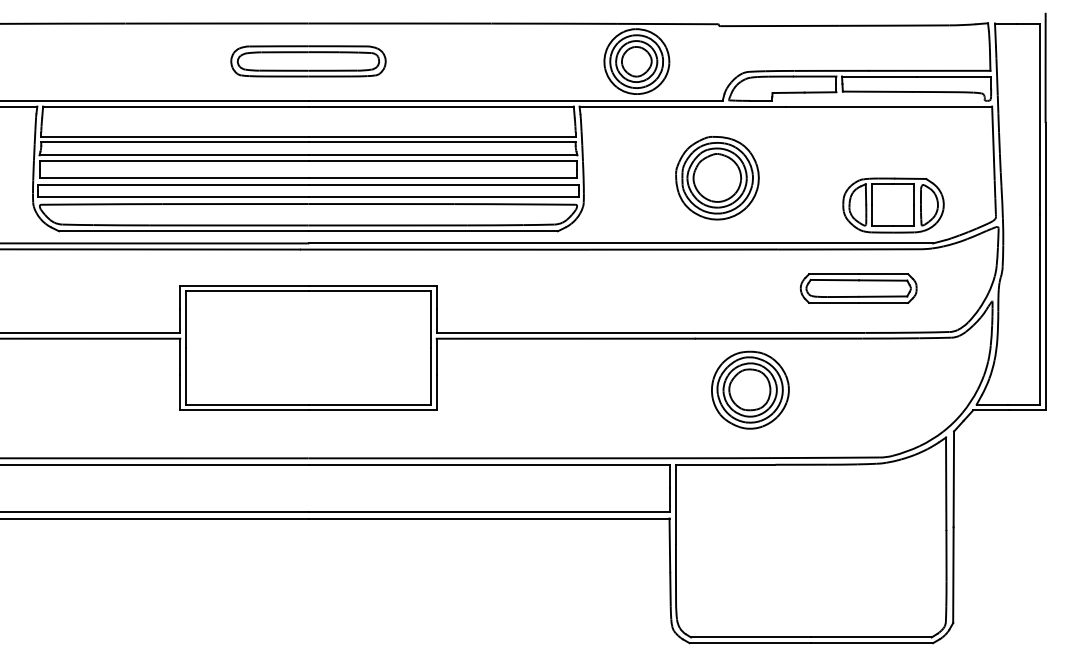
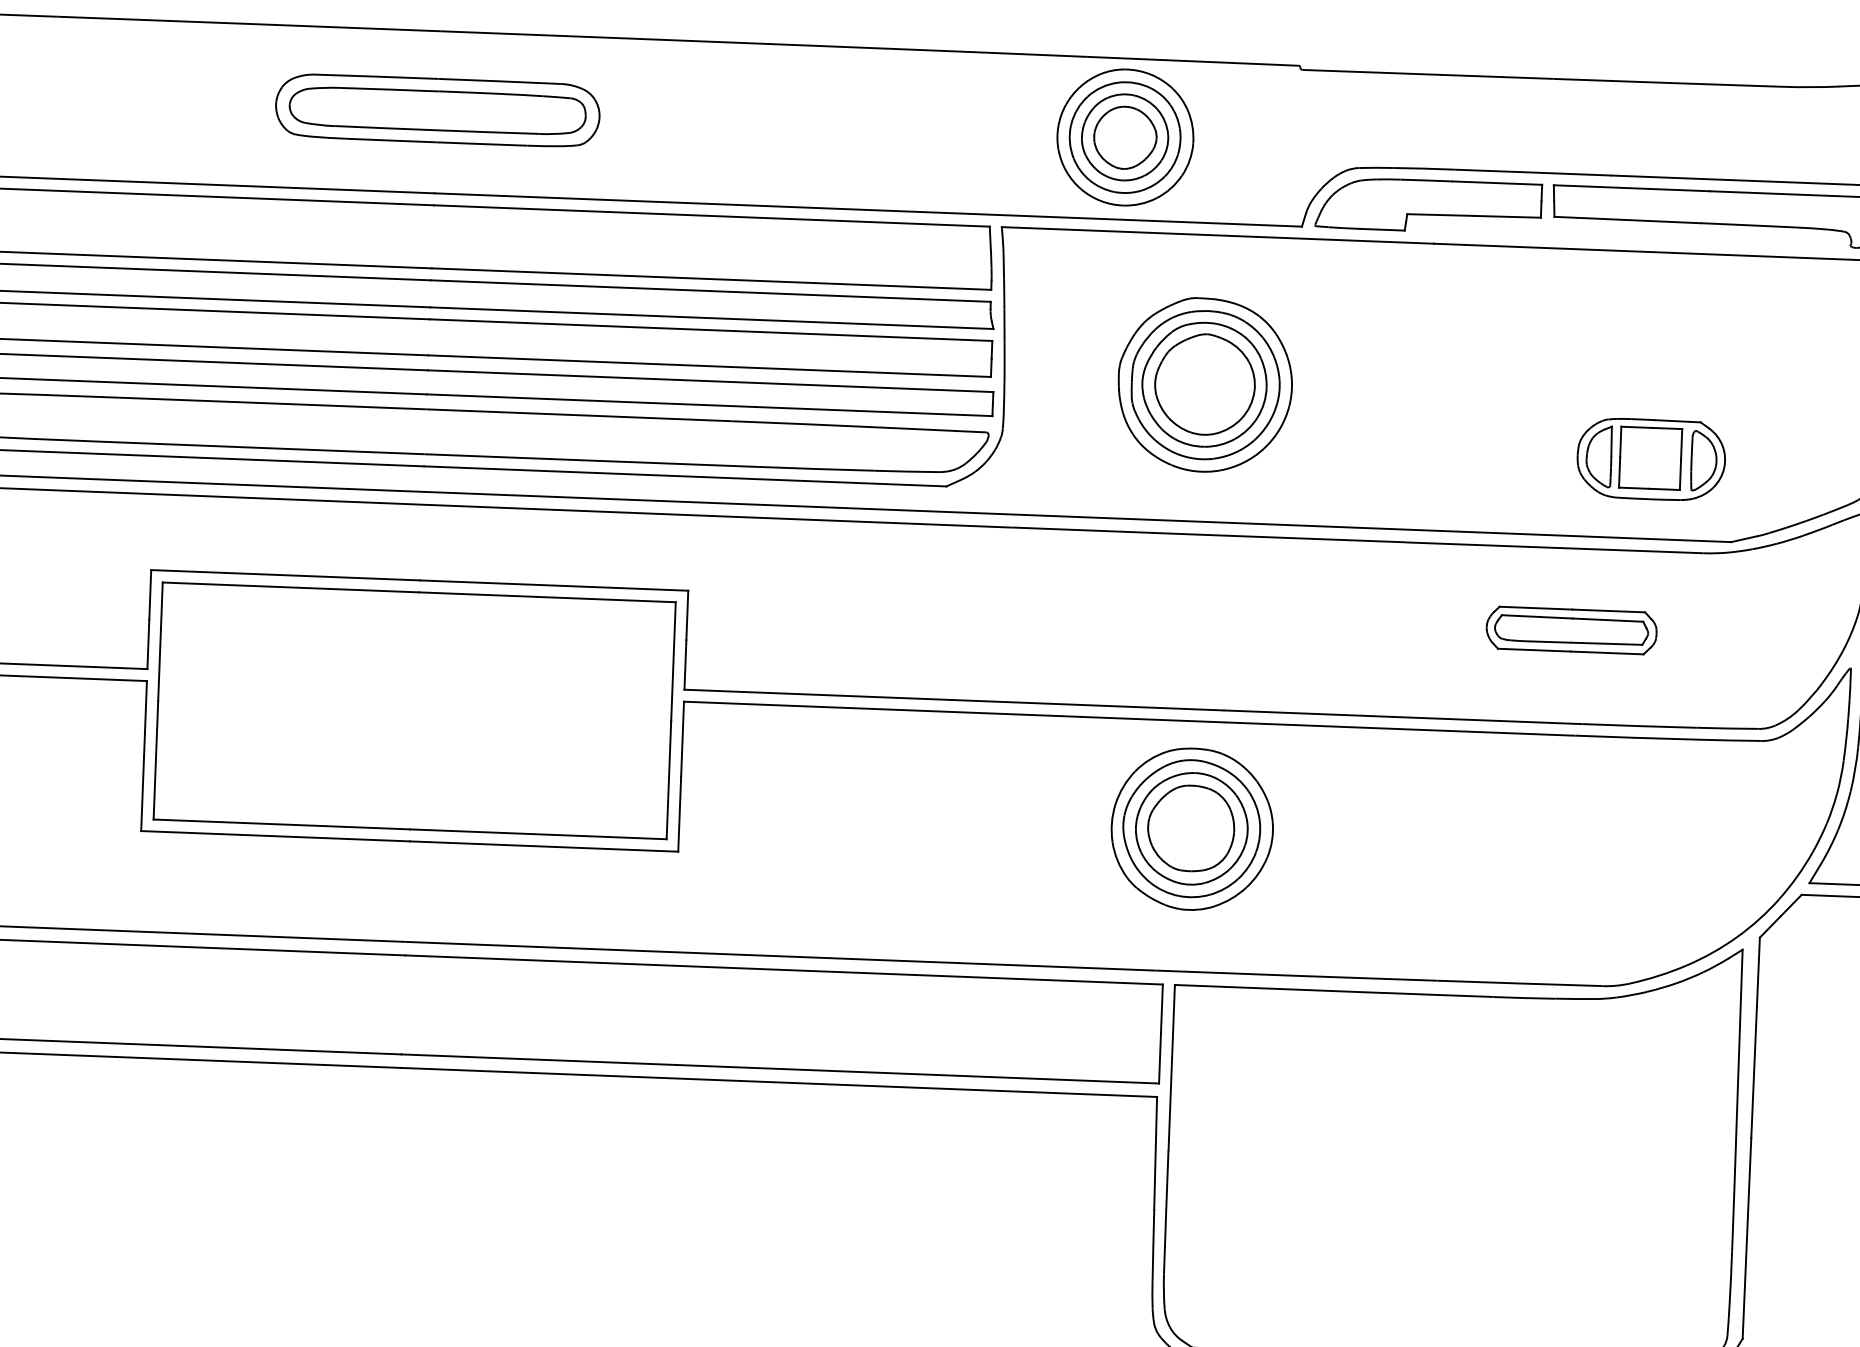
part: (717, 178) -> (1205, 385), moved
part: (893, 205) -> (1651, 459), size x0.7
part: (858, 288) -> (1571, 630), size x0.7
part: (750, 389) -> (1192, 827), moved

